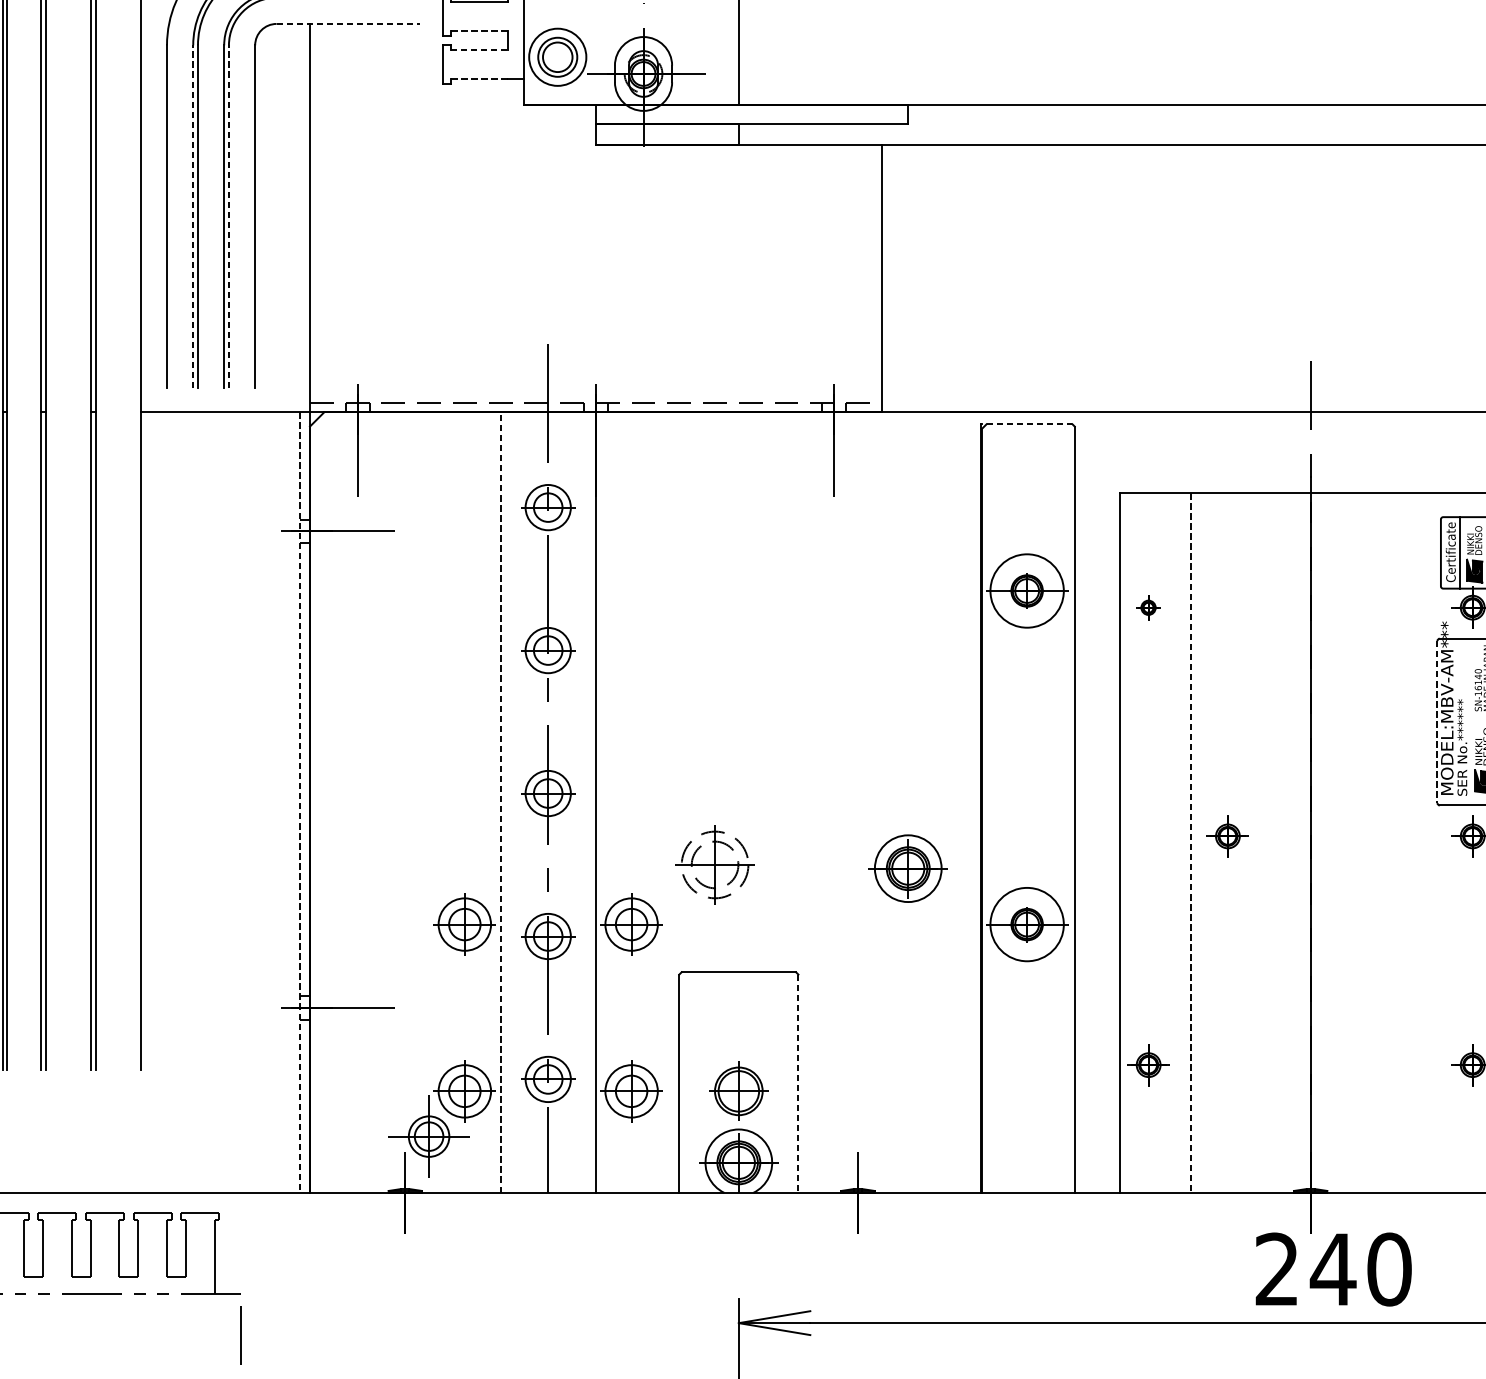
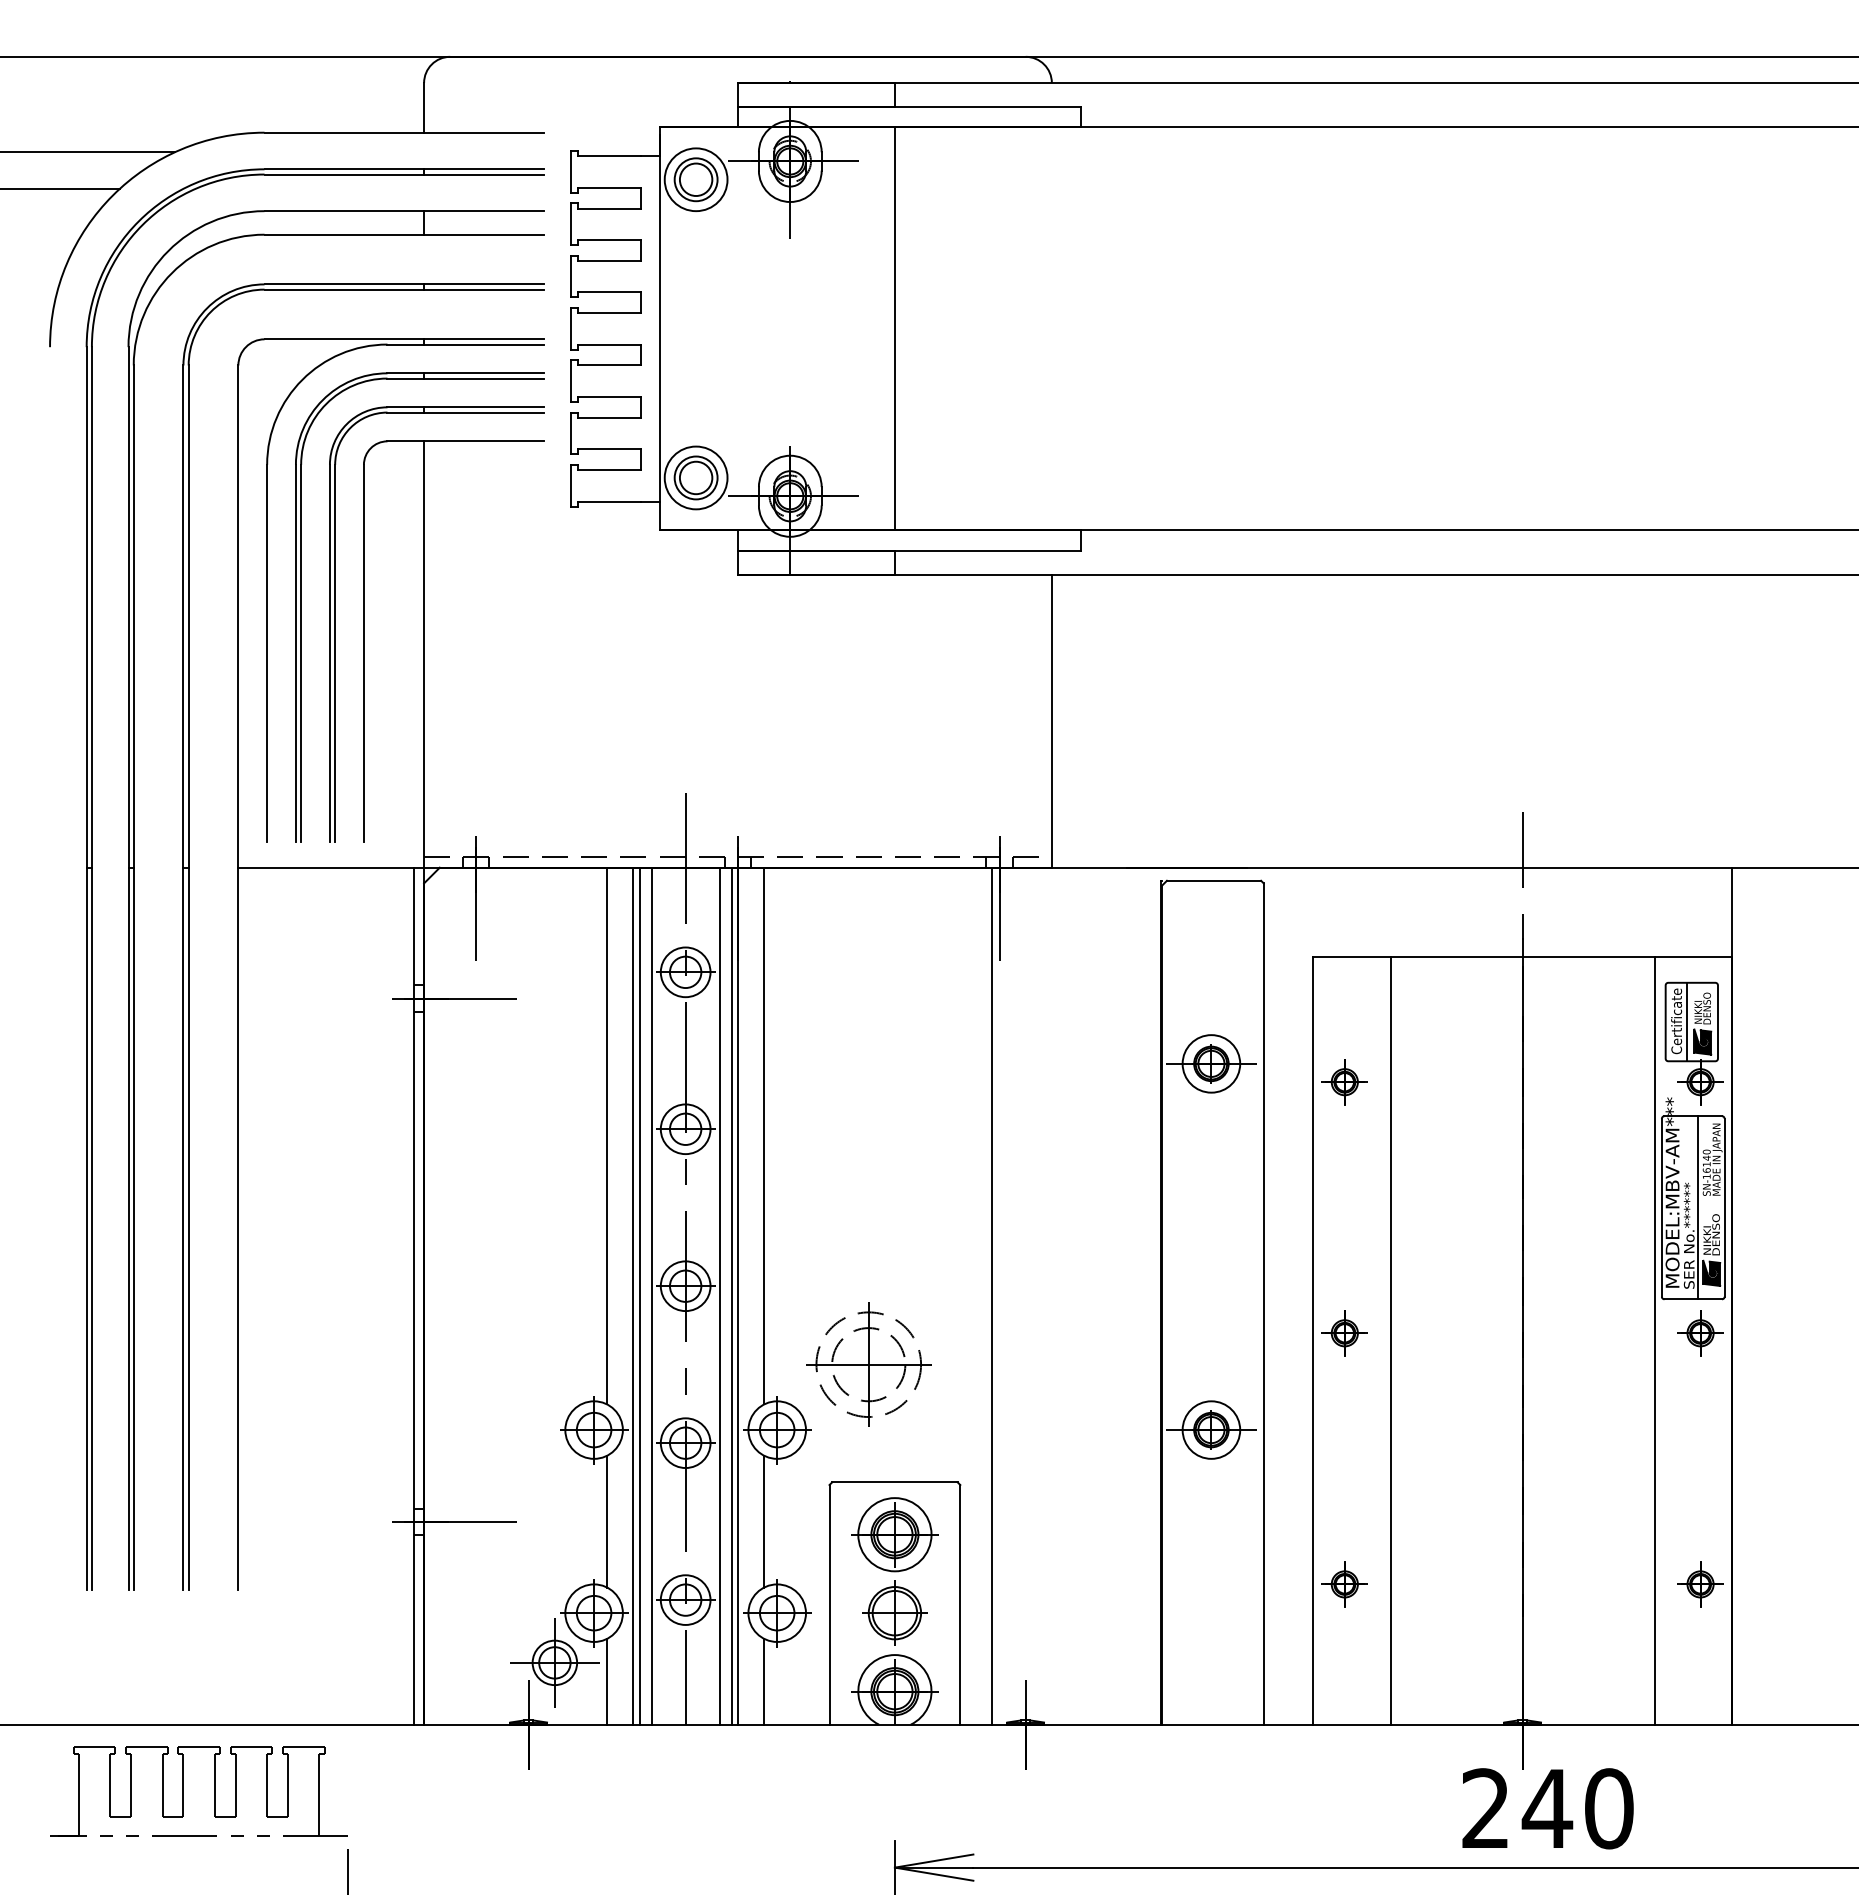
line: (347, 24) -> (465, 441), dashed -> solid
line: (478, 31) -> (609, 449), dashed -> solid
line: (479, 50) -> (610, 470), dashed -> solid
line: (478, 78) -> (609, 501), dashed -> solid
line: (192, 216) -> (295, 652), dashed -> solid
line: (229, 216) -> (335, 652), dashed -> solid
line: (1029, 423) -> (1214, 880), dashed -> solid
circle: (1027, 590) -> (1211, 1063), size x0.71
part: (1148, 607) -> (1344, 1082), size x1.67
line: (477, 656) -> (607, 1135), added
line: (620, 656) -> (764, 1135), added
line: (1437, 721) -> (1661, 1207), dashed -> solid
line: (1470, 721) -> (1698, 1207), added
line: (500, 801) -> (633, 1295), dashed -> solid
line: (506, 801) -> (639, 1295), added
line: (517, 801) -> (651, 1295), added
line: (579, 801) -> (719, 1295), added
line: (589, 801) -> (731, 1295), added
line: (826, 801) -> (991, 1295), added
line: (300, 802) -> (413, 1296), dashed -> solid
part: (1227, 836) -> (1344, 1333), moved
line: (1190, 842) -> (1390, 1340), dashed -> solid
line: (1430, 842) -> (1654, 1340), added
part: (714, 864) -> (868, 1364), size x1.43
part: (907, 868) -> (894, 1534), moved
circle: (1027, 924) -> (1211, 1429), size x0.71
line: (477, 1007) -> (607, 1521), added
line: (620, 1007) -> (764, 1521), added
line: (798, 1083) -> (960, 1604), dashed -> solid
line: (477, 1153) -> (607, 1681), added
line: (620, 1153) -> (764, 1681), added

